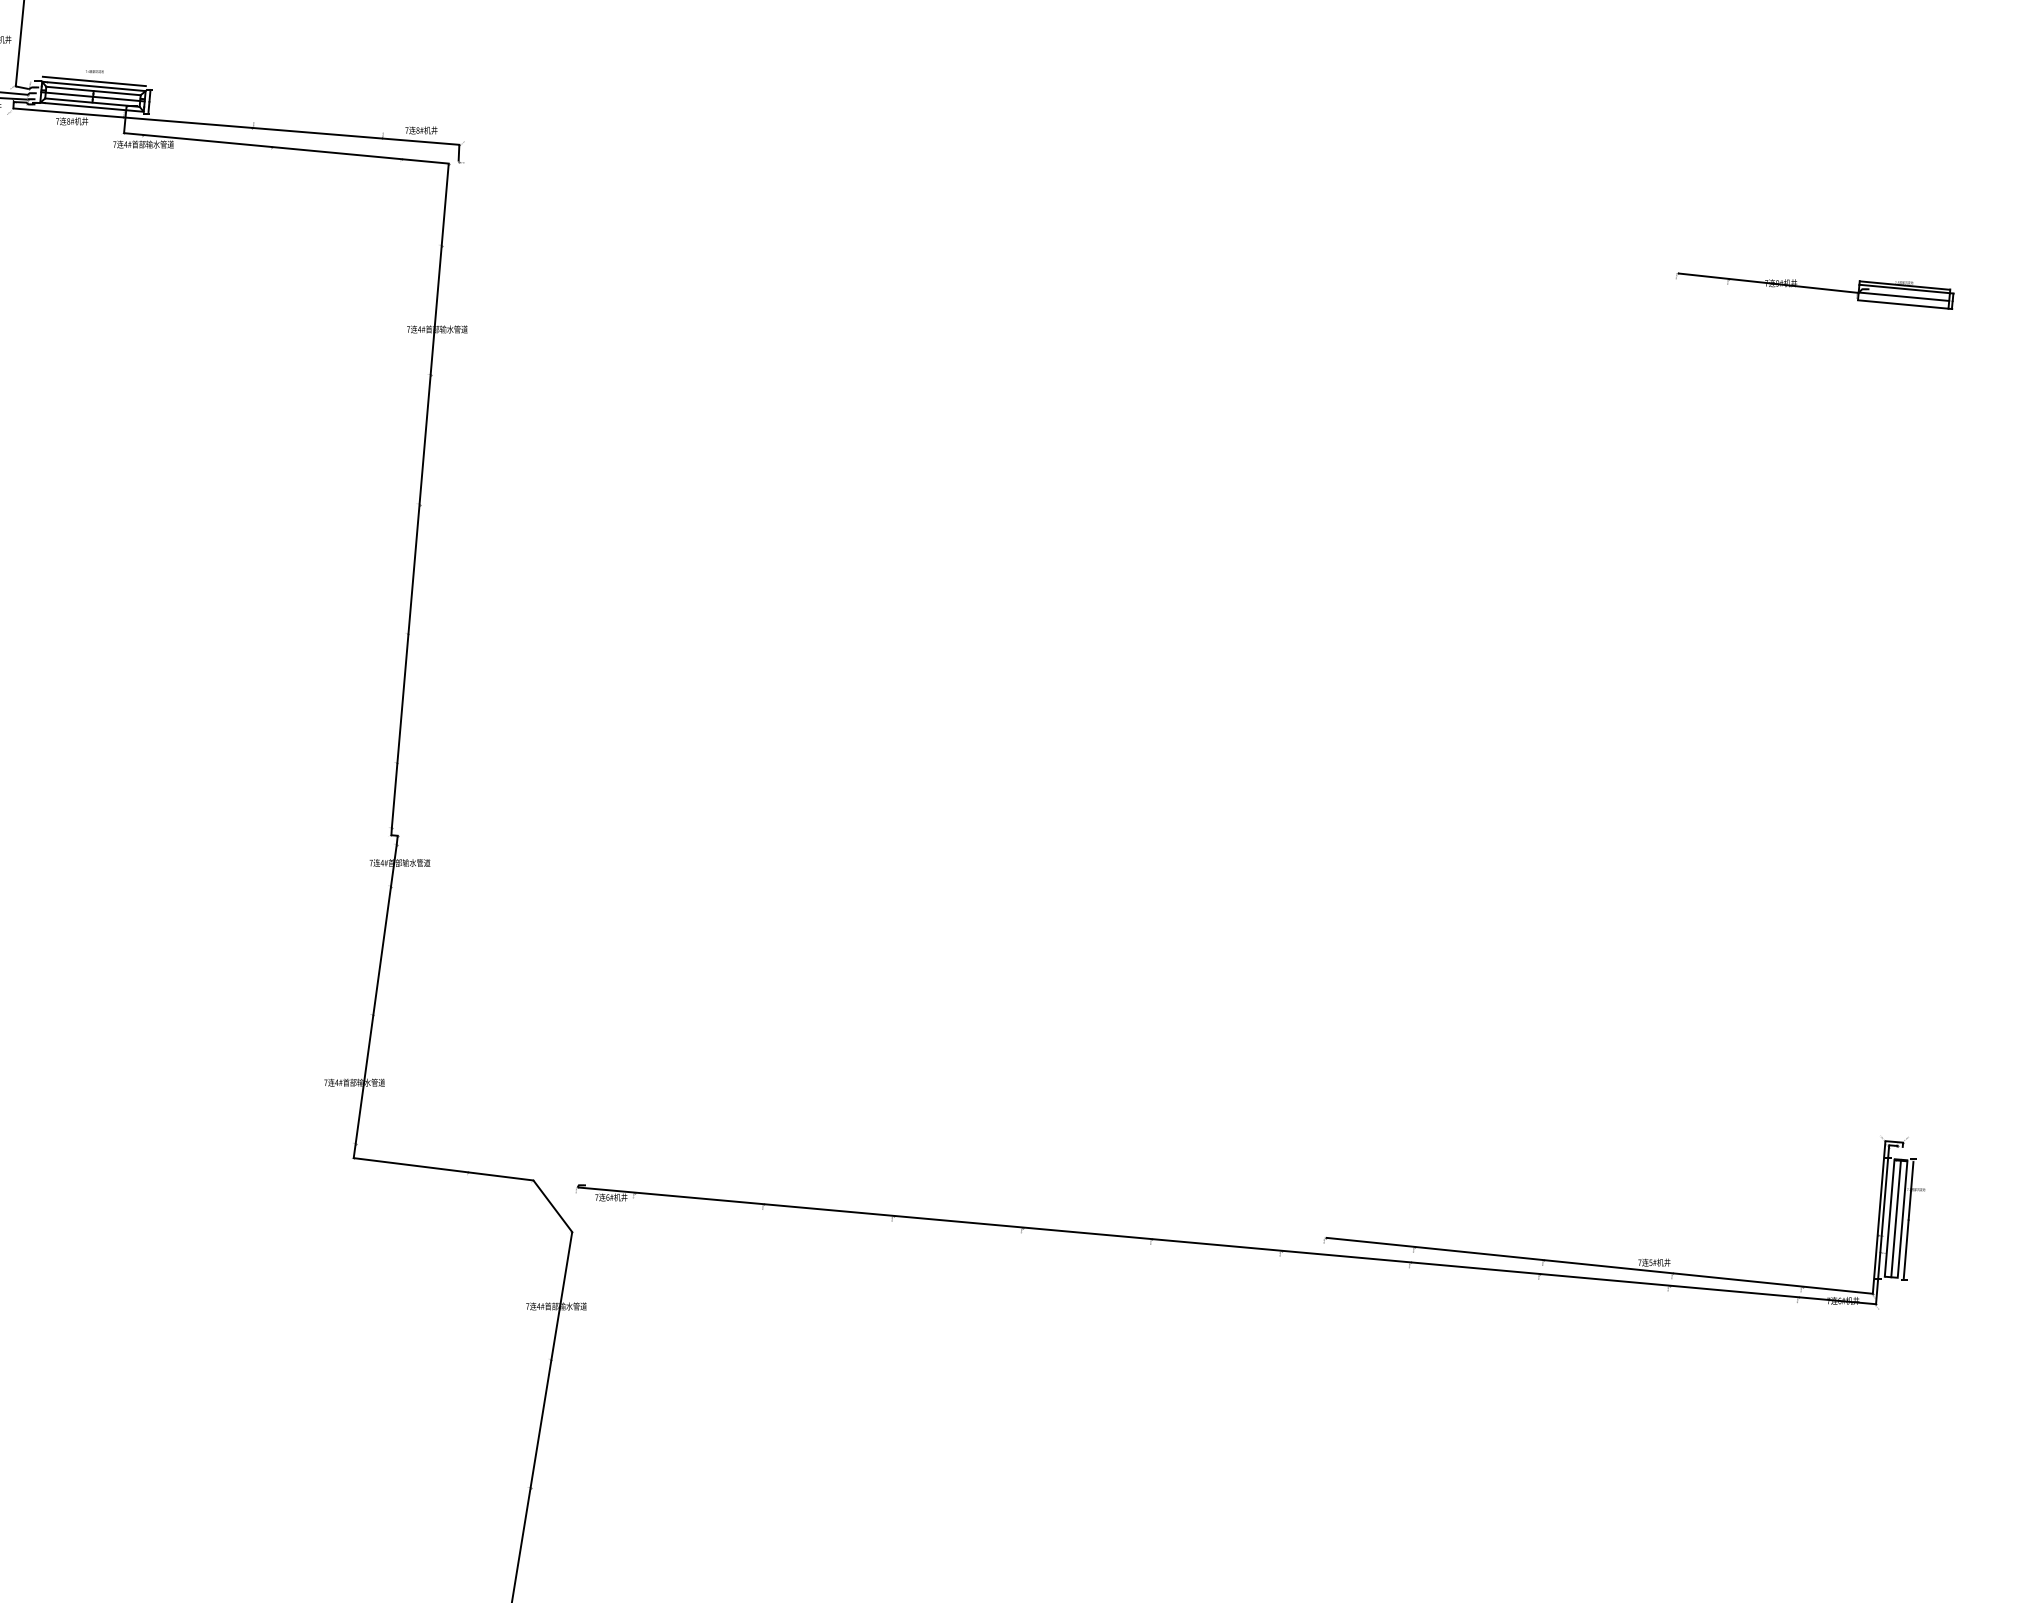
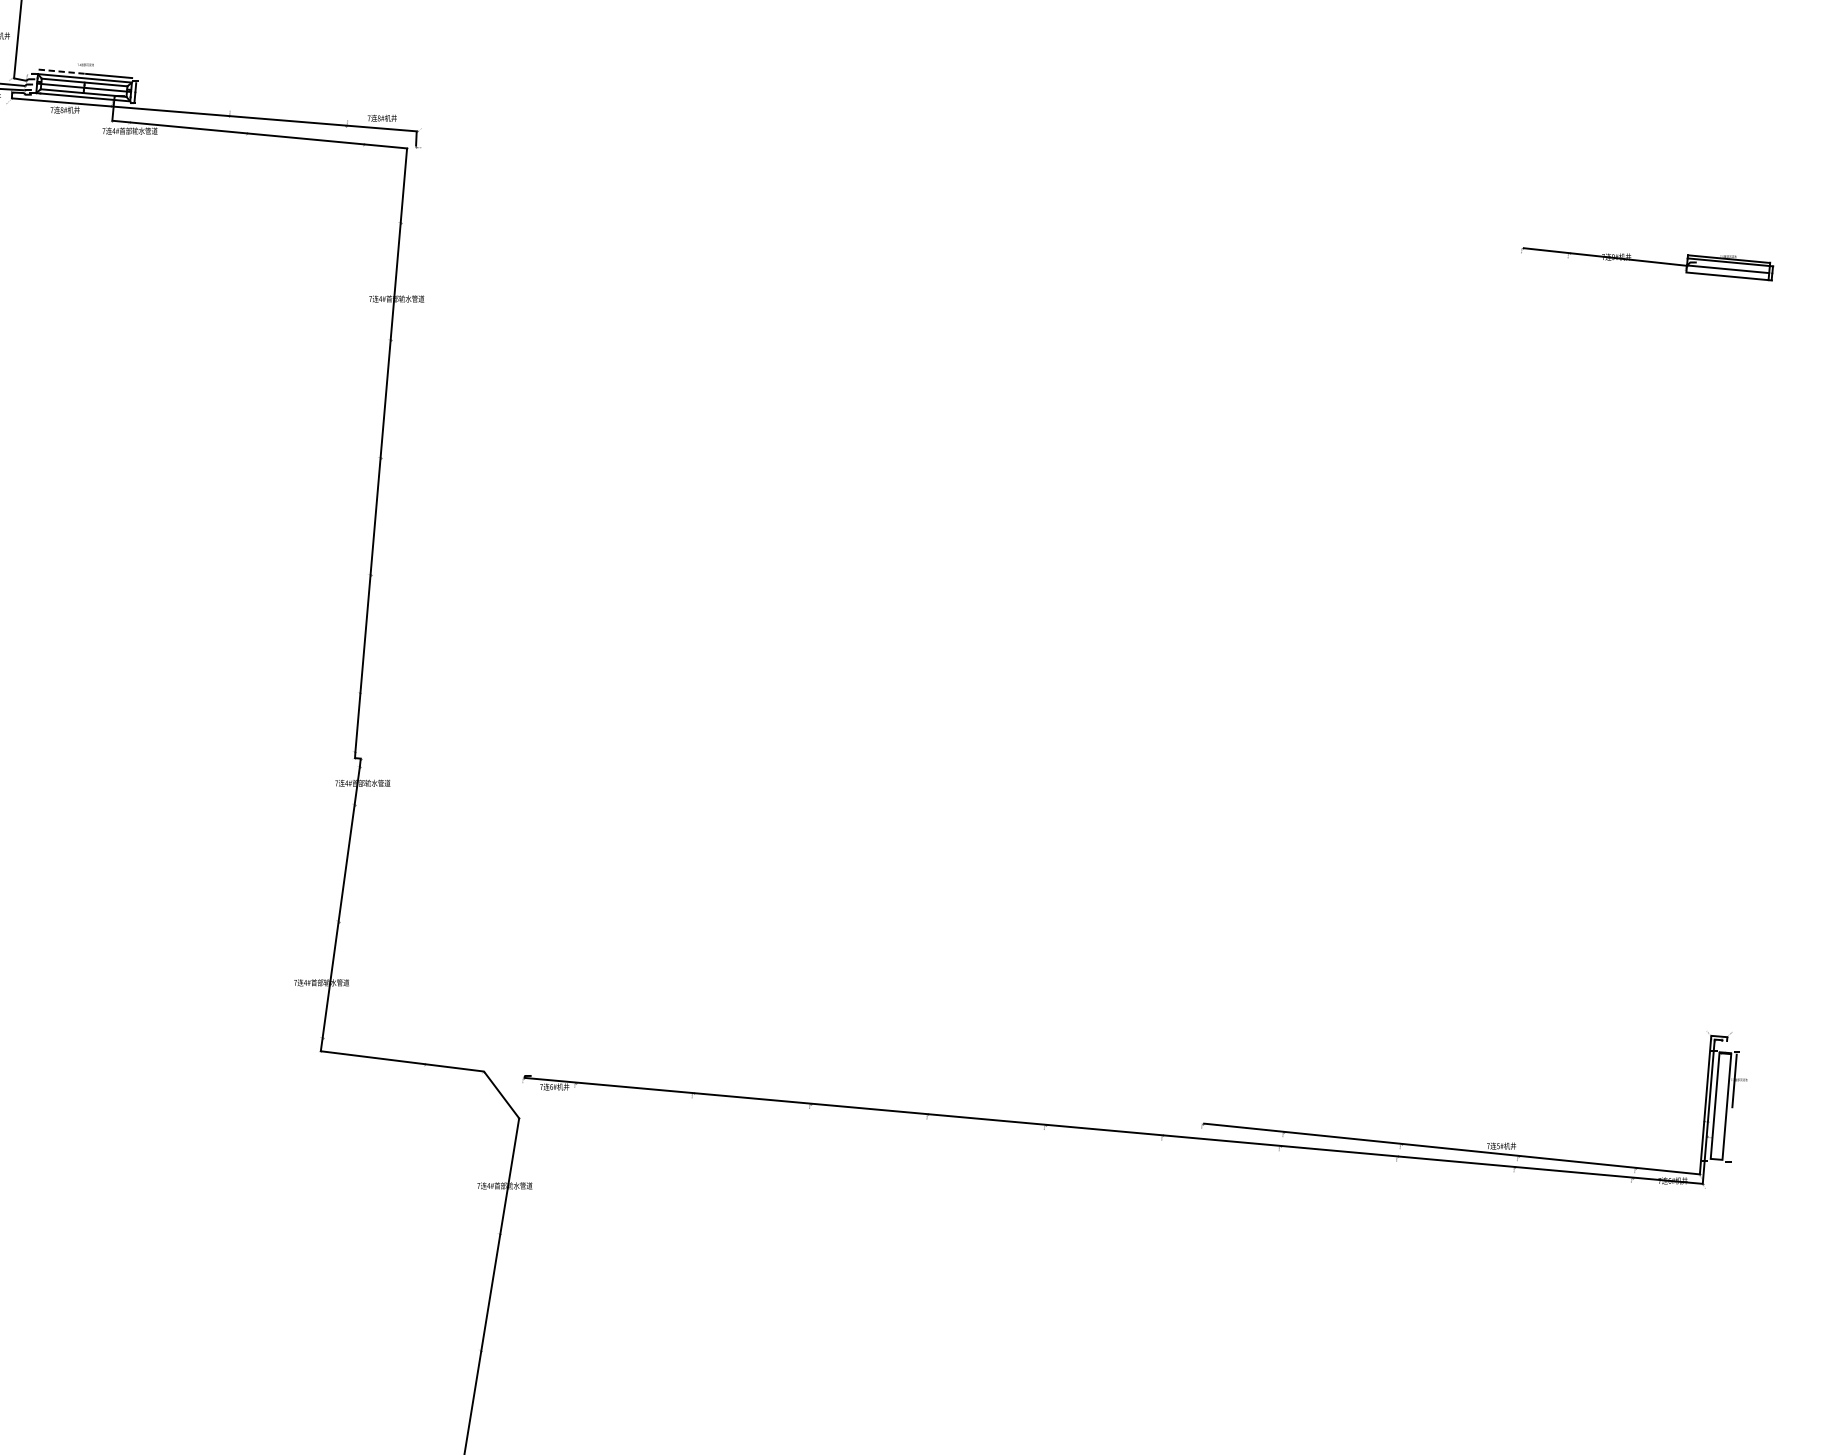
line: (68, 79) -> (61, 72), solid -> dashed
line: (1895, 1218) -> (1720, 1106), removed
line: (1905, 1249) -> (1729, 1134), removed

